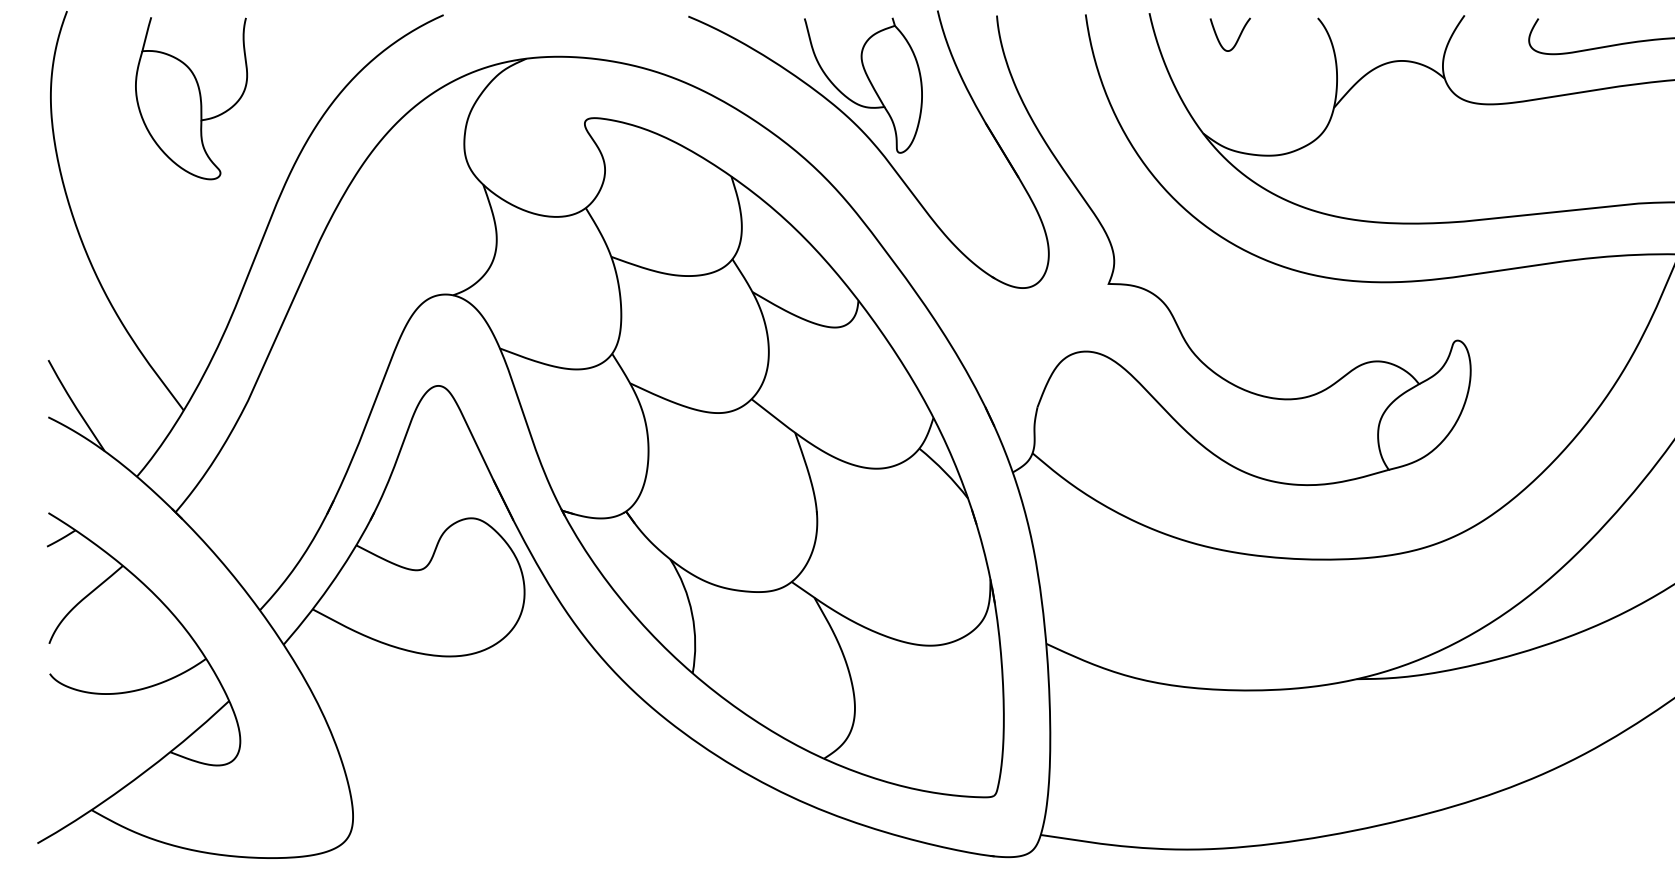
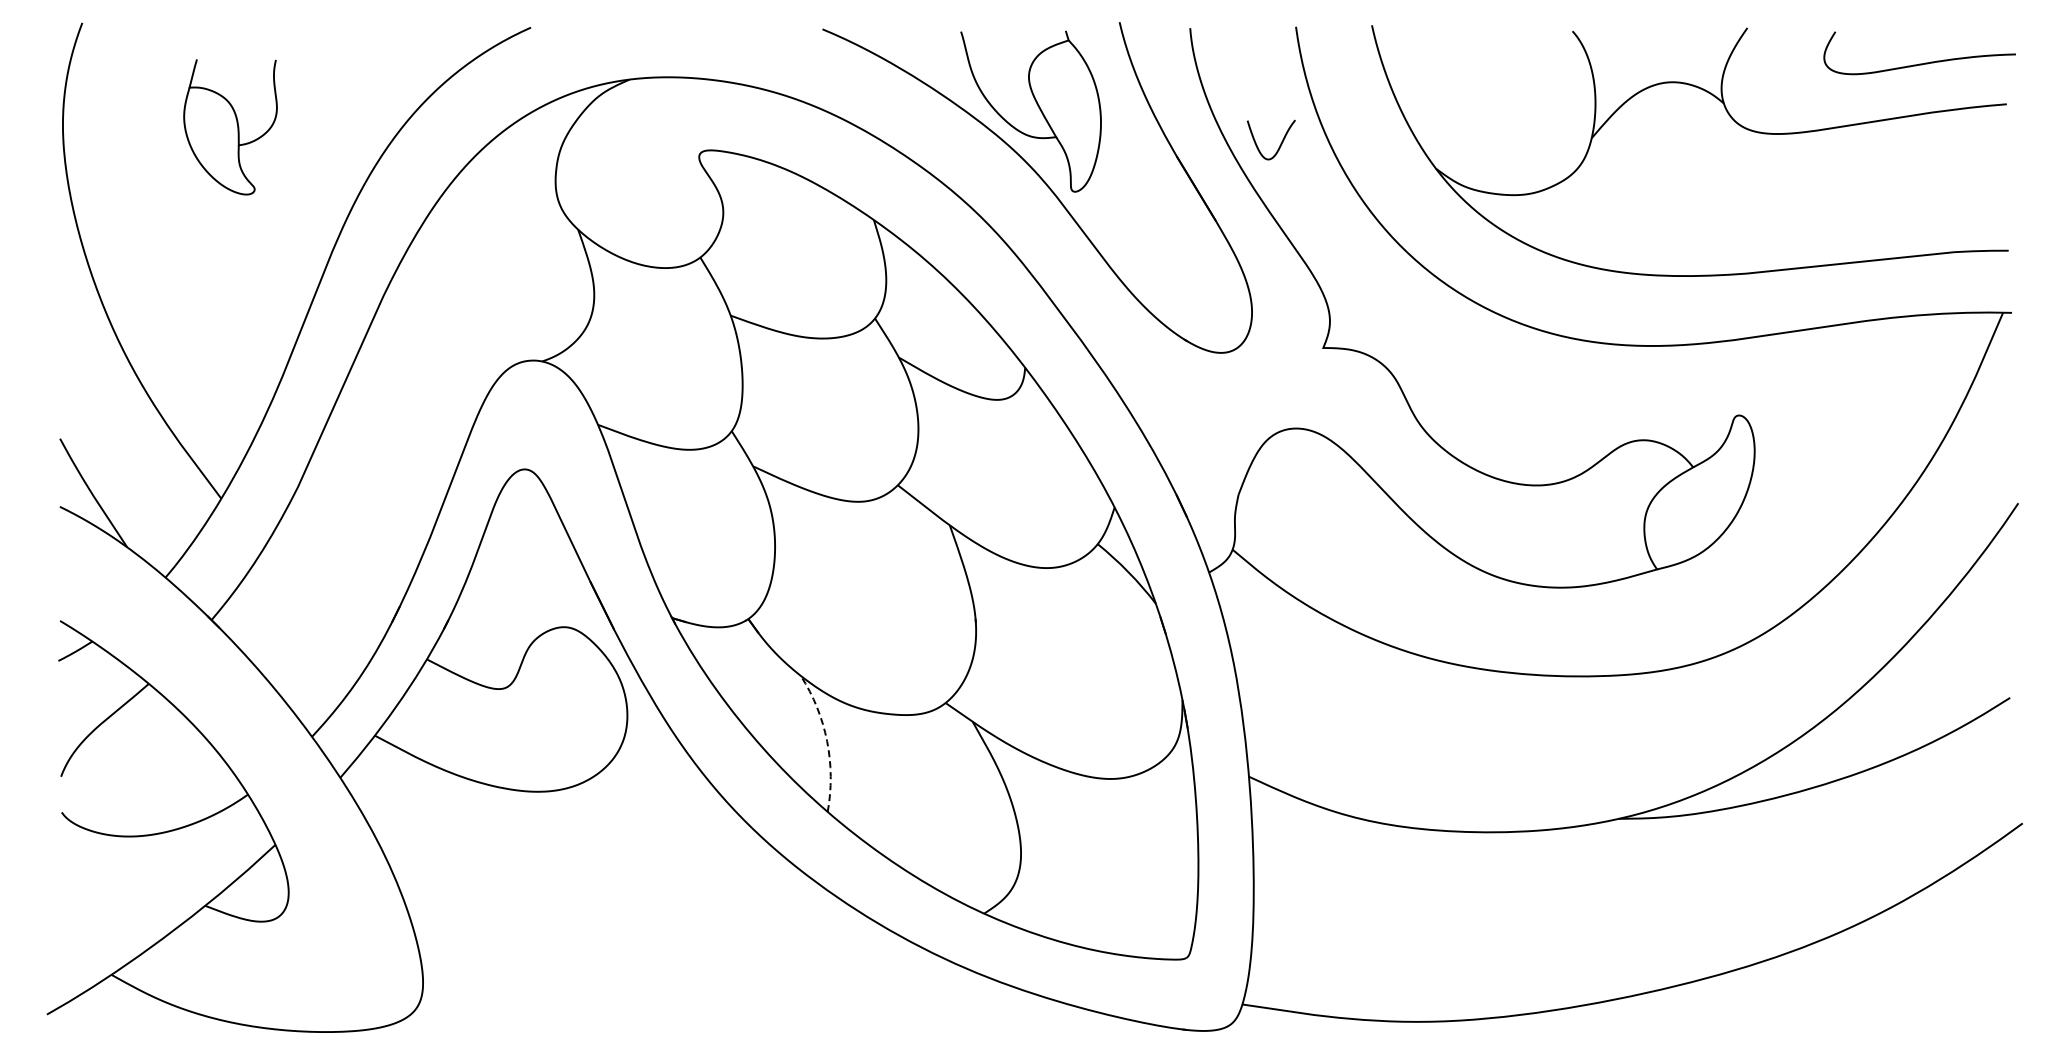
curve: (1238, 37) -> (1280, 143), moved
part: (191, 98) -> (230, 127), size x0.7
arc: (692, 614) -> (827, 741), solid -> dashed

